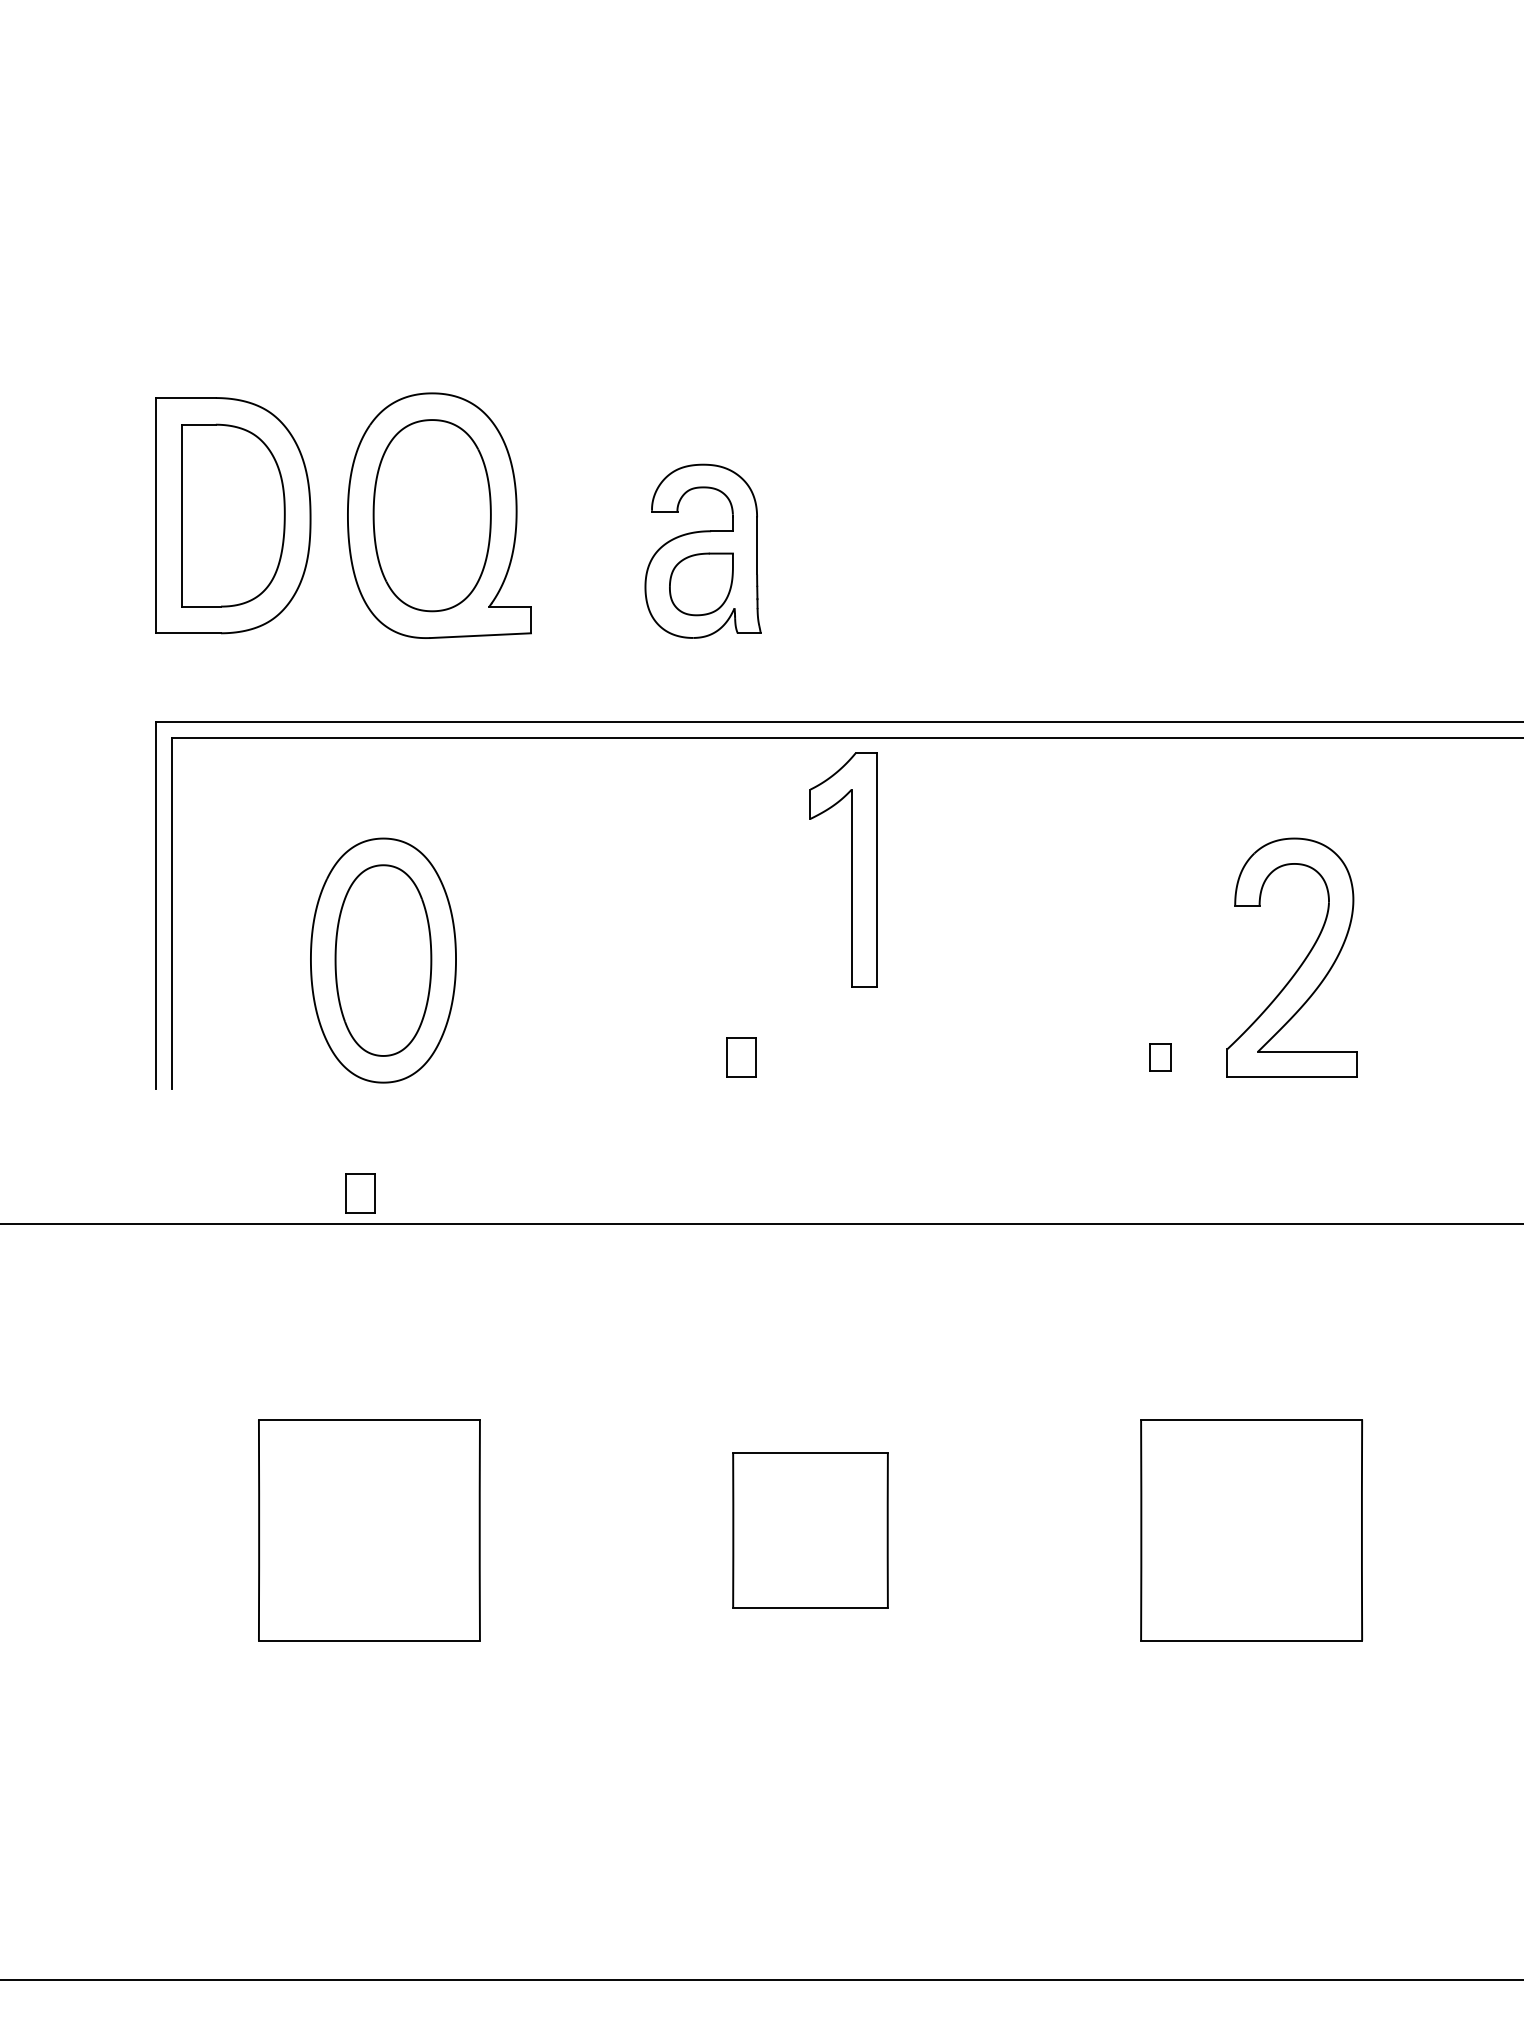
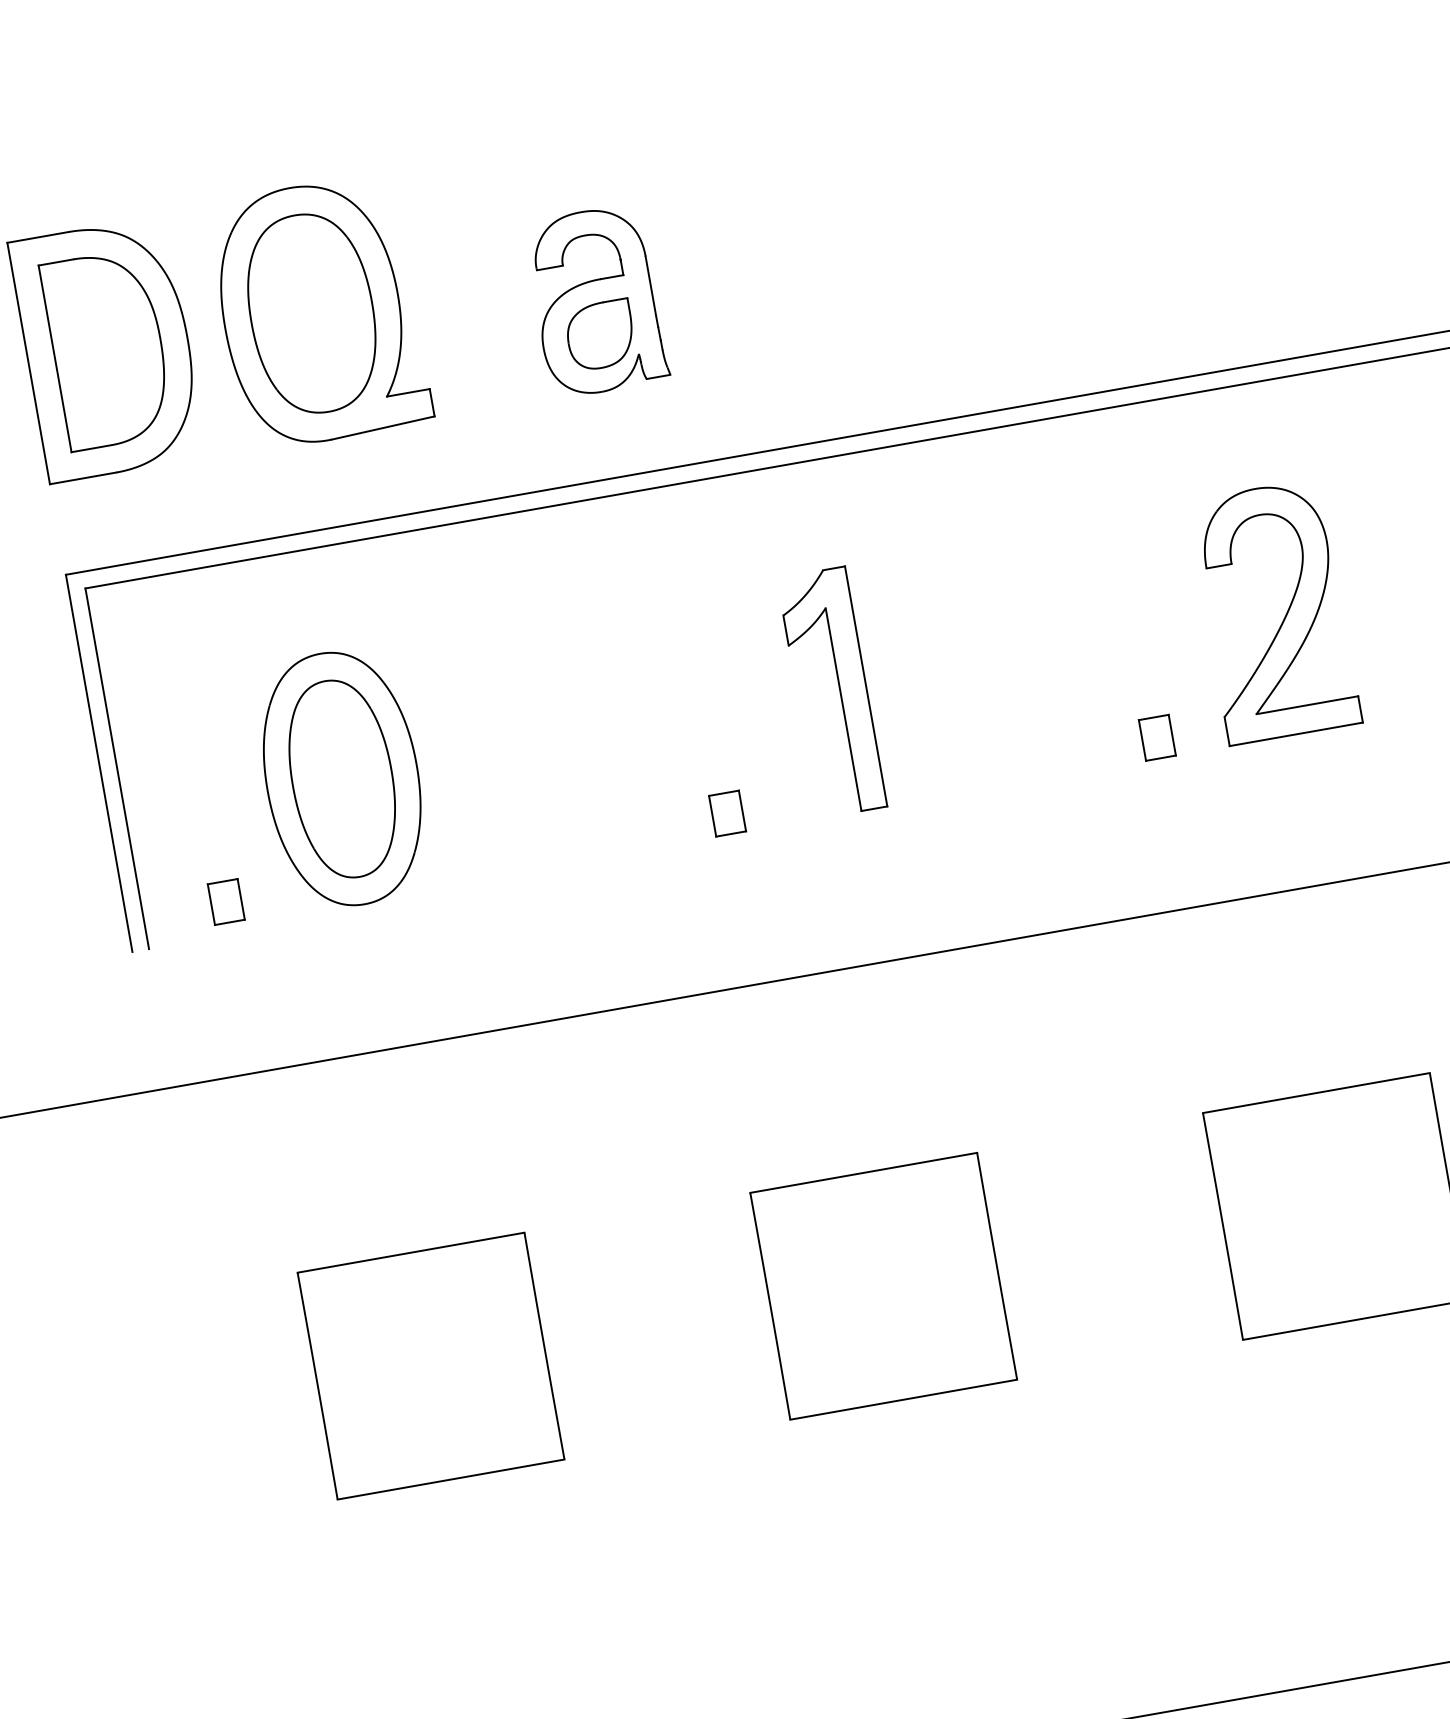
part: (851, 869) -> (839, 690), moved
part: (1160, 1057) -> (1157, 737), size x1.43
part: (360, 1193) -> (226, 902), moved
part: (810, 1530) -> (883, 1286), size x1.43

